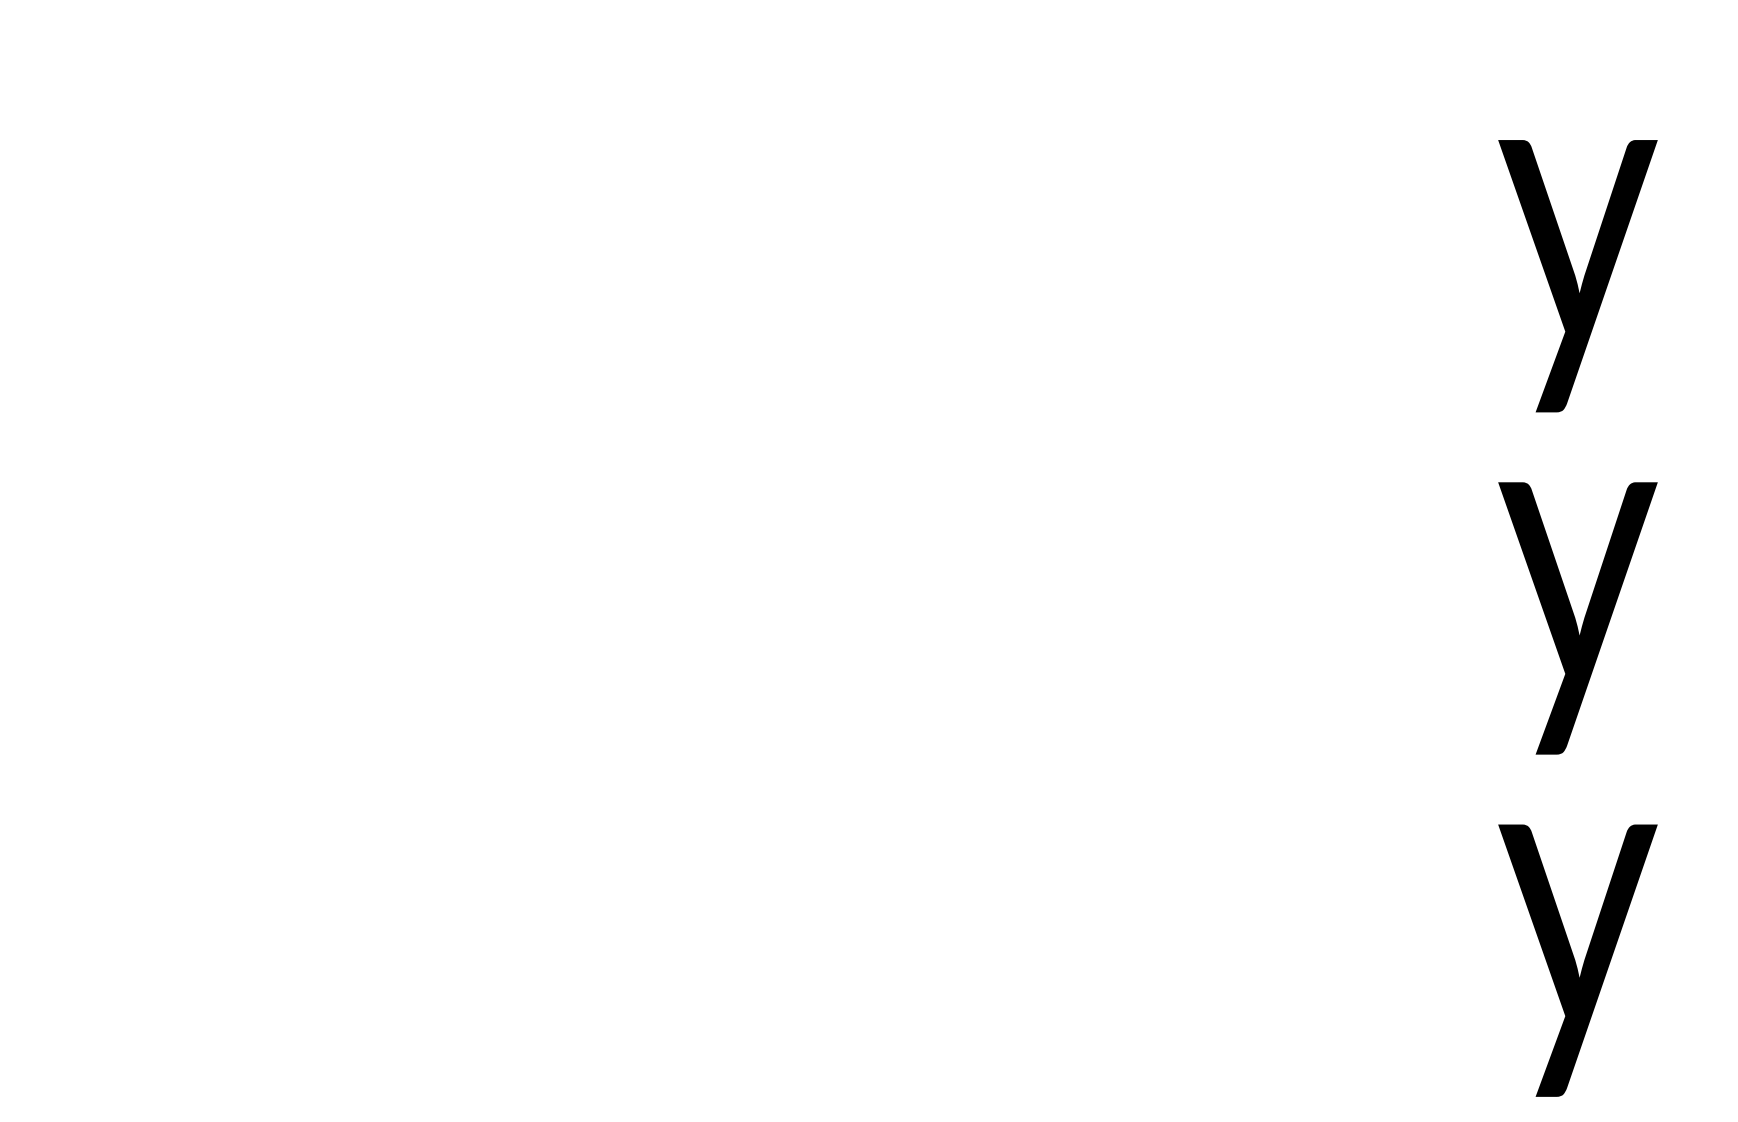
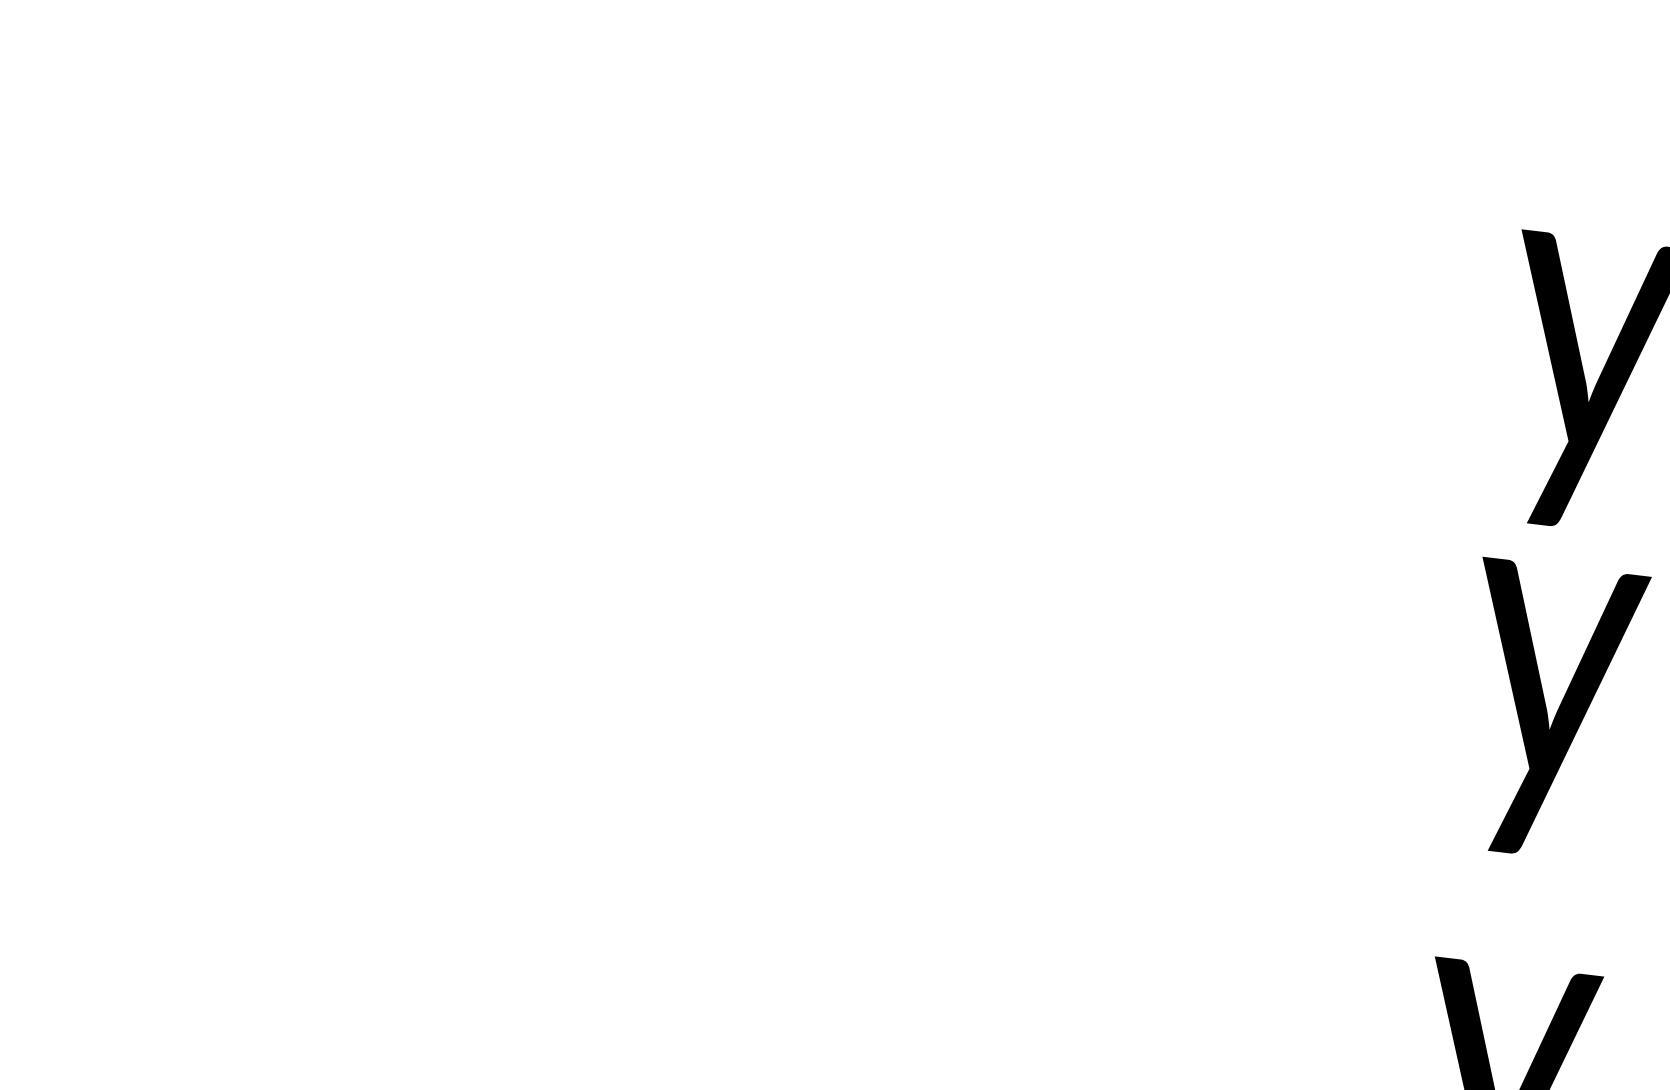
text: (1577, 618) -> (1549, 711), moved

